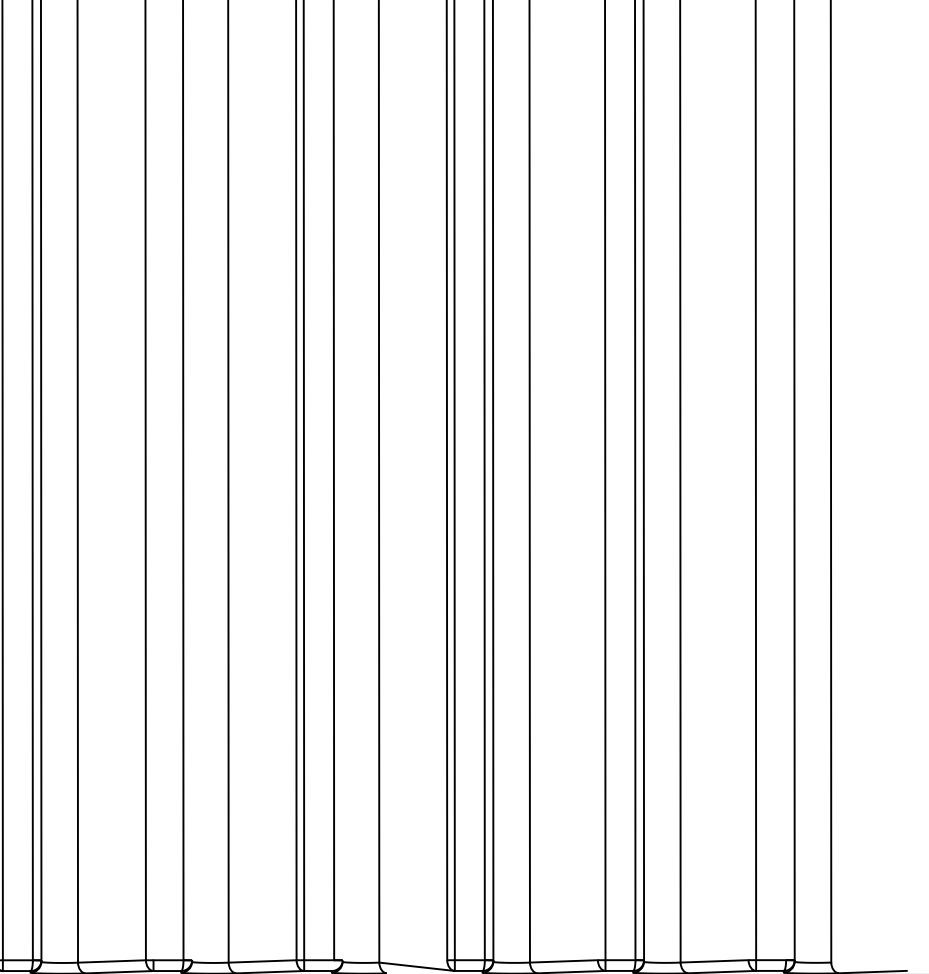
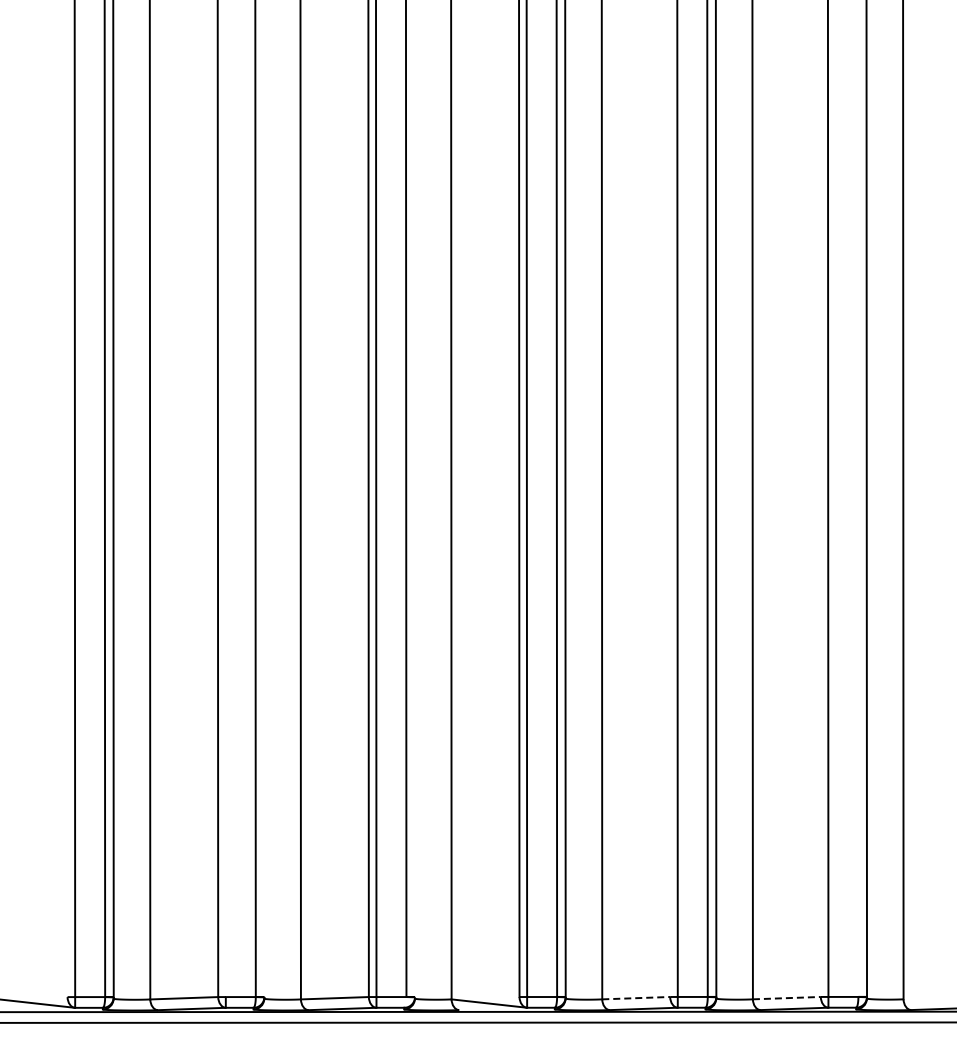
line: (564, 961) -> (636, 998), solid -> dashed
line: (714, 961) -> (786, 998), solid -> dashed

